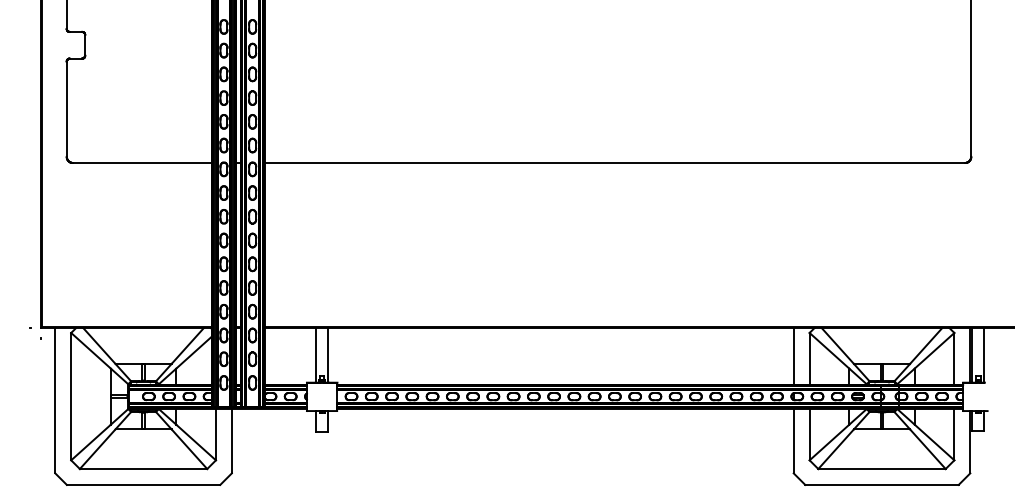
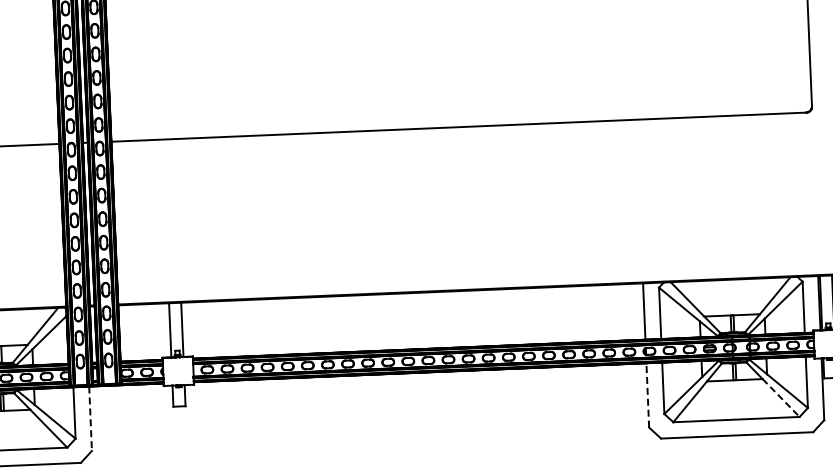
line: (793, 440) -> (647, 394), solid -> dashed
line: (231, 441) -> (90, 419), solid -> dashed
line: (927, 449) -> (780, 398), solid -> dashed

